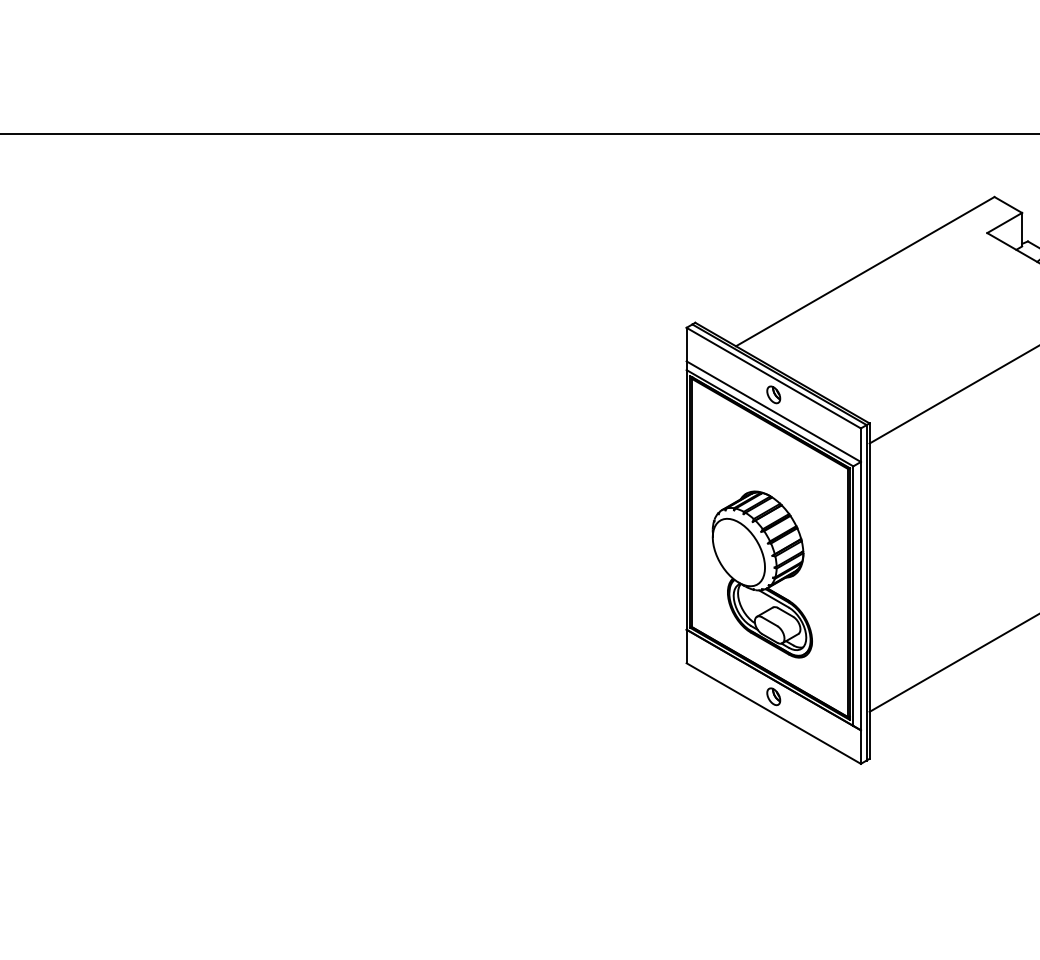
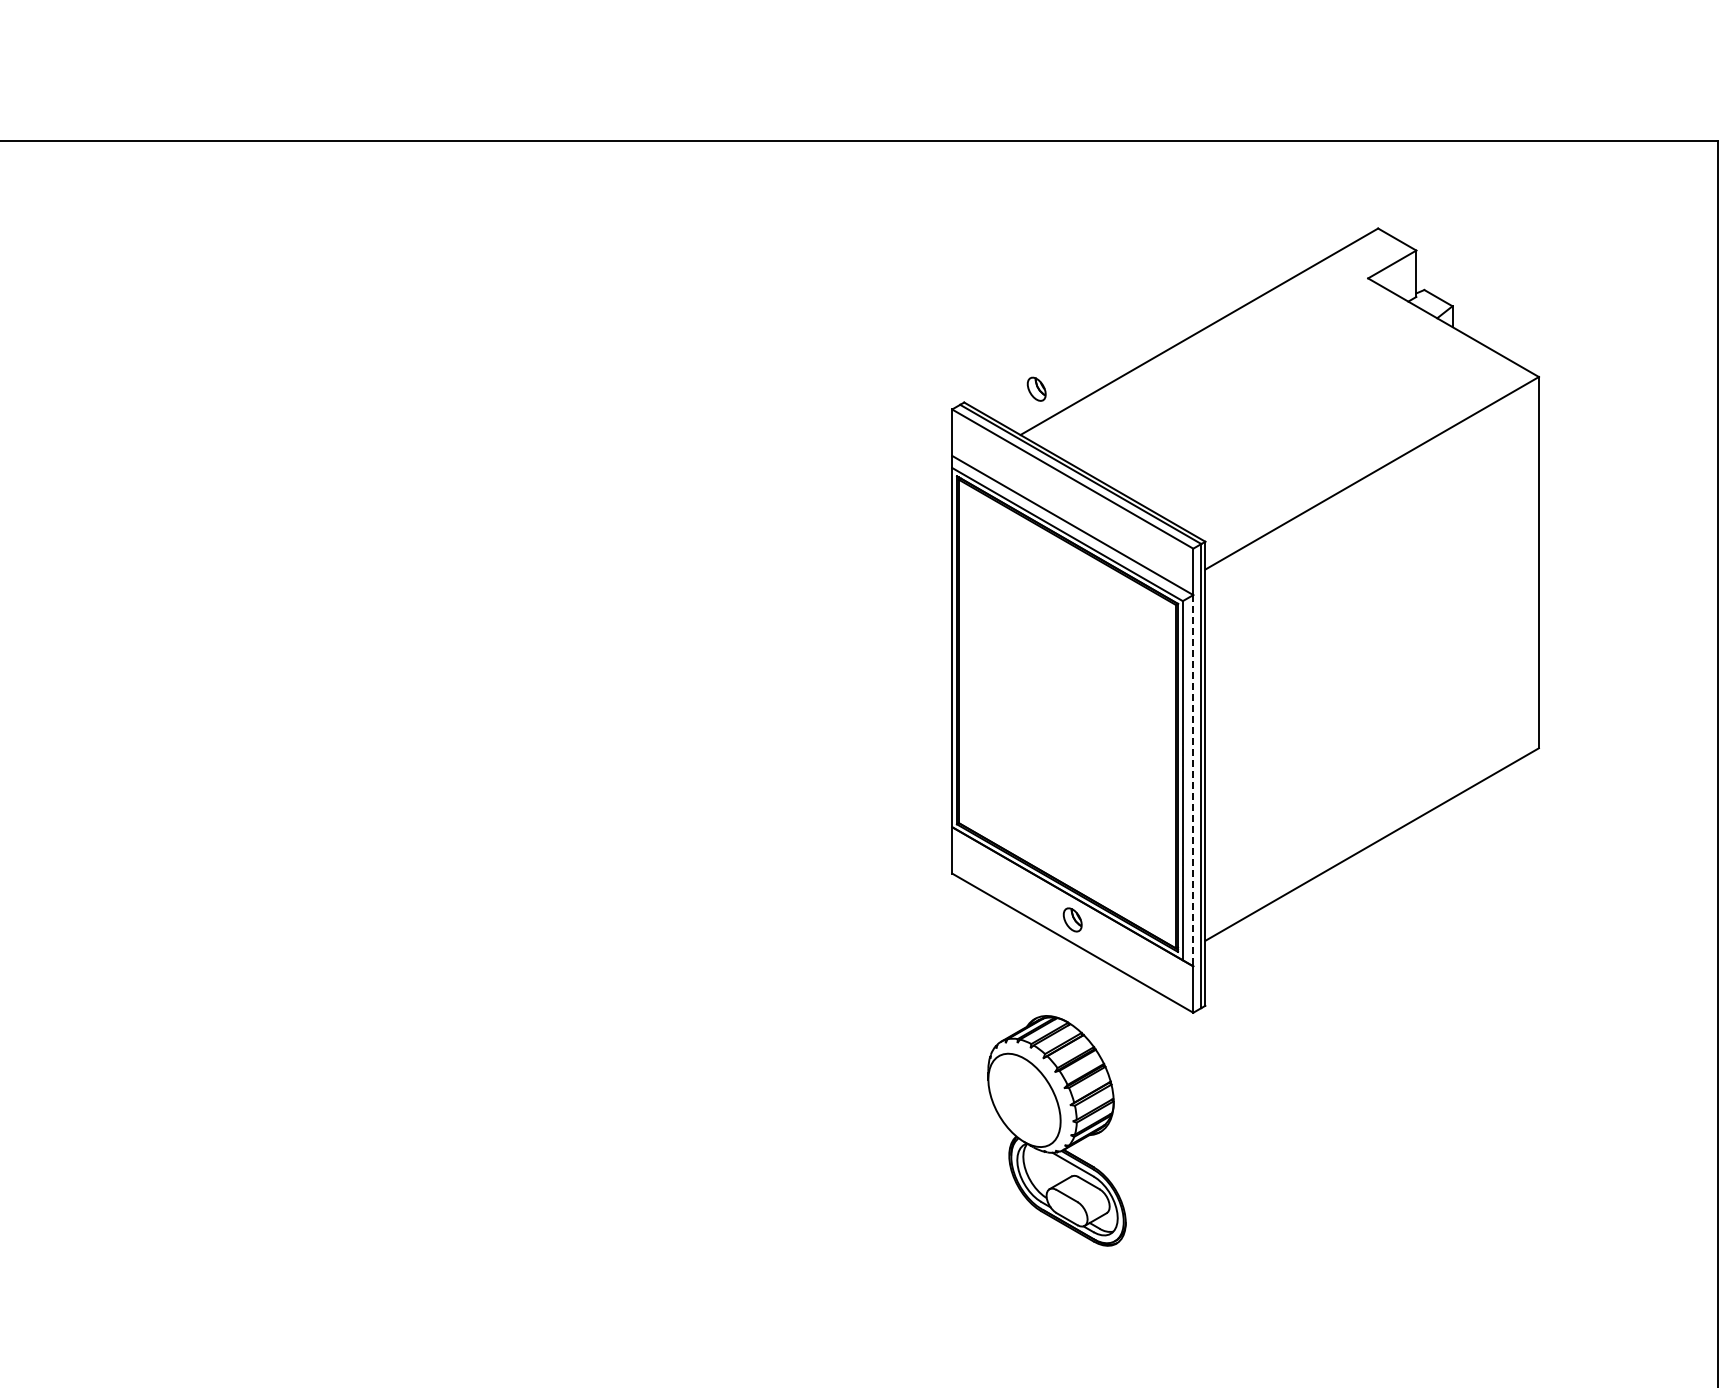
part: (773, 394) -> (1036, 388), moved
part: (762, 574) -> (1056, 1130), moved
line: (861, 595) -> (1193, 780), solid -> dashed

